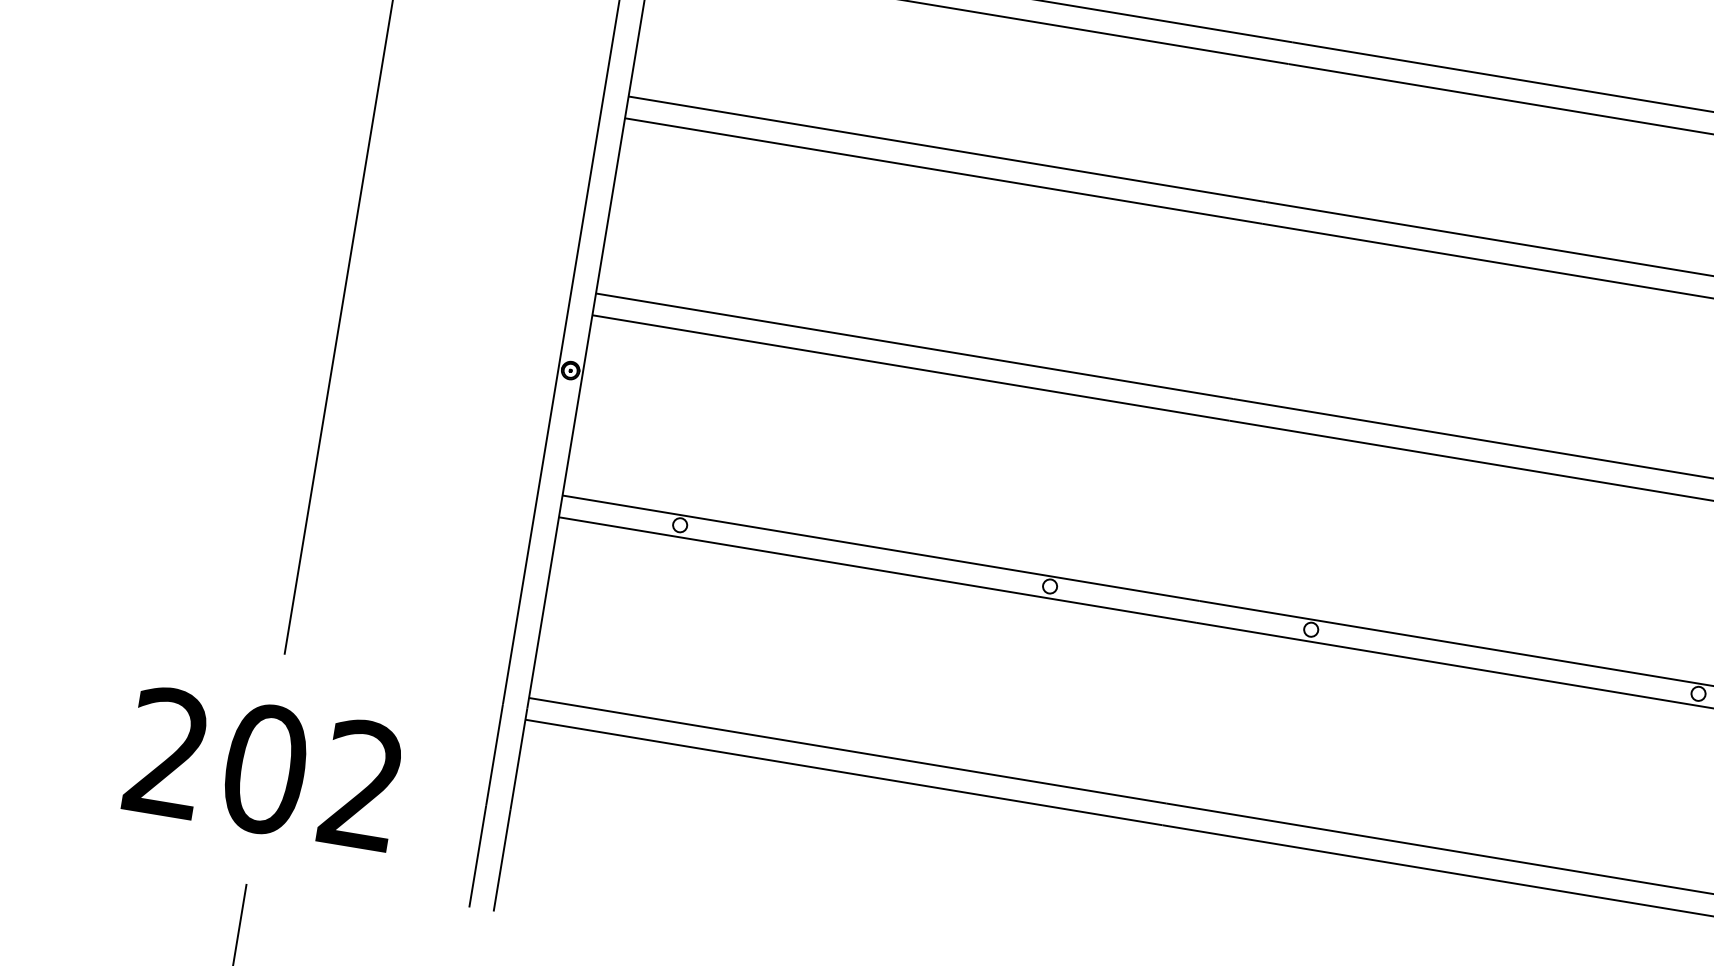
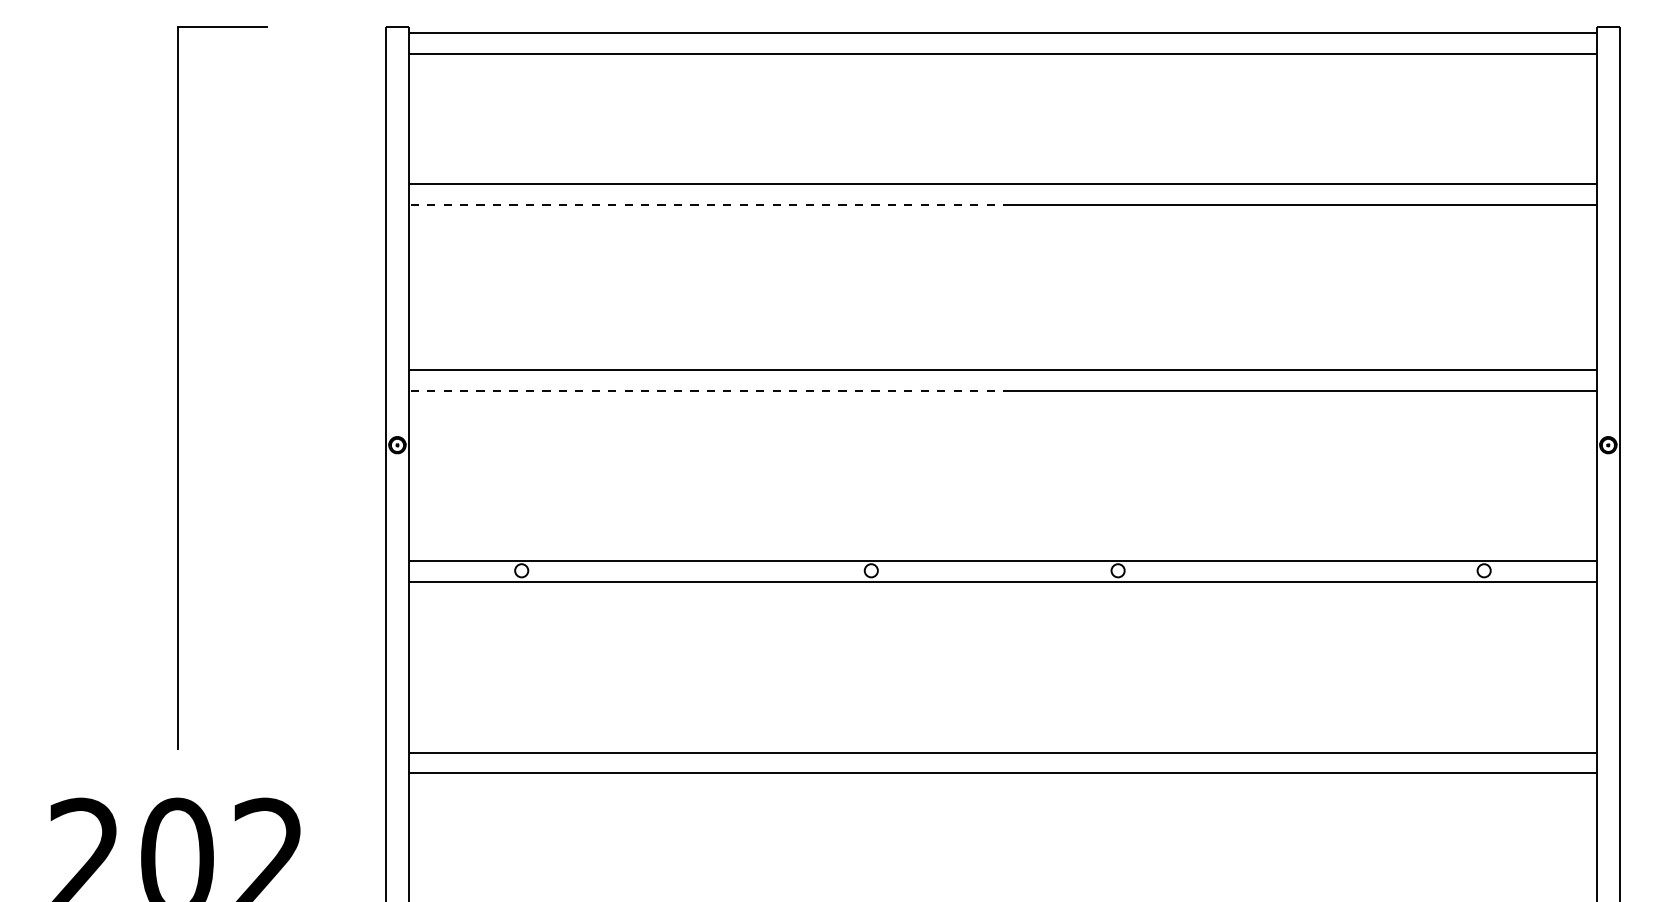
line: (943, 170) -> (709, 204), solid -> dashed
line: (910, 367) -> (709, 390), solid -> dashed

